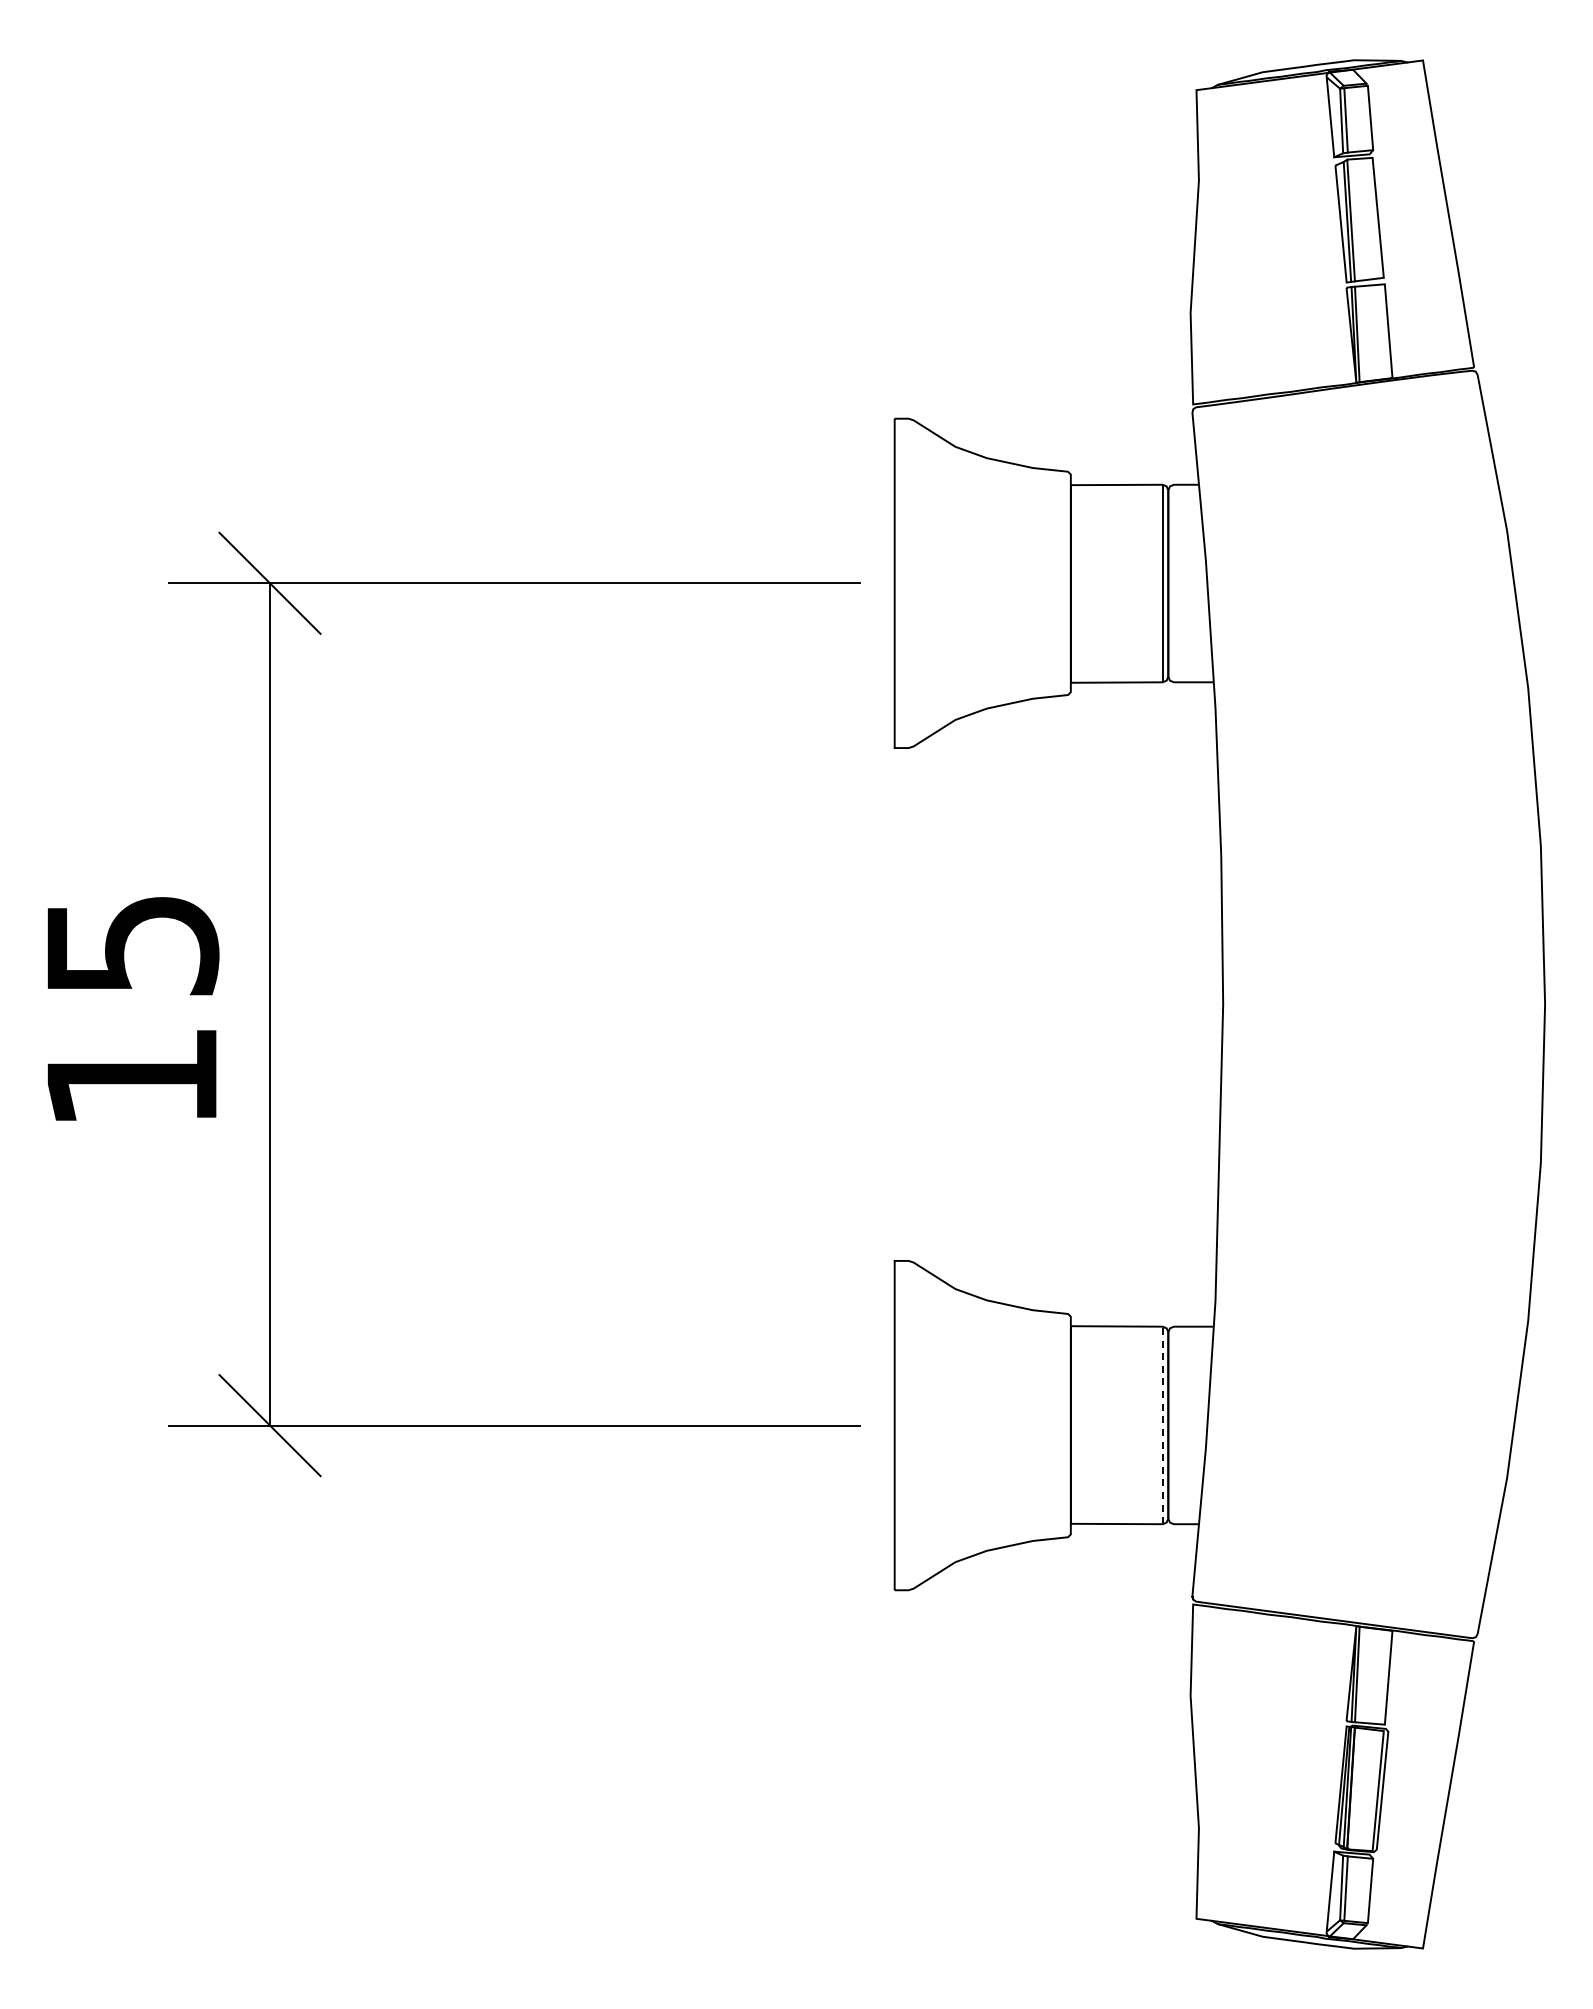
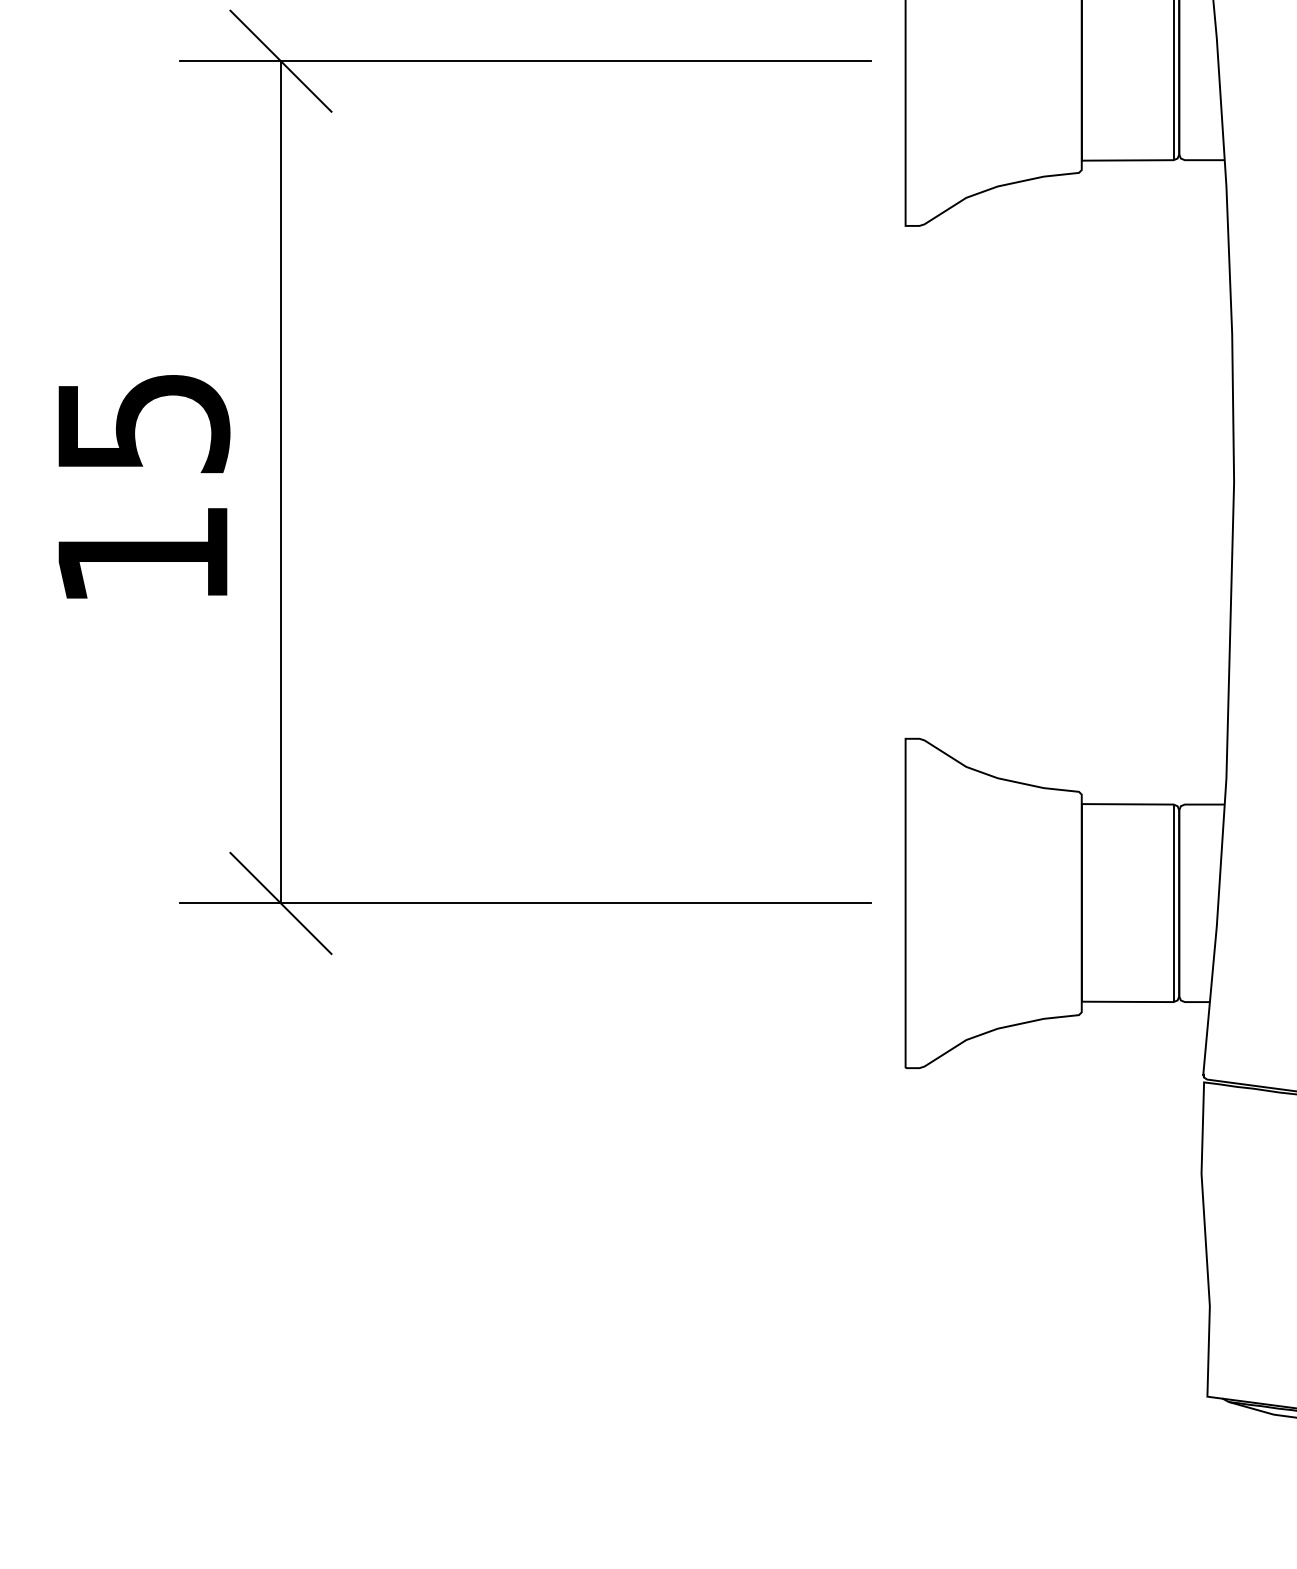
line: (1162, 1425) -> (1173, 903), dashed -> solid

